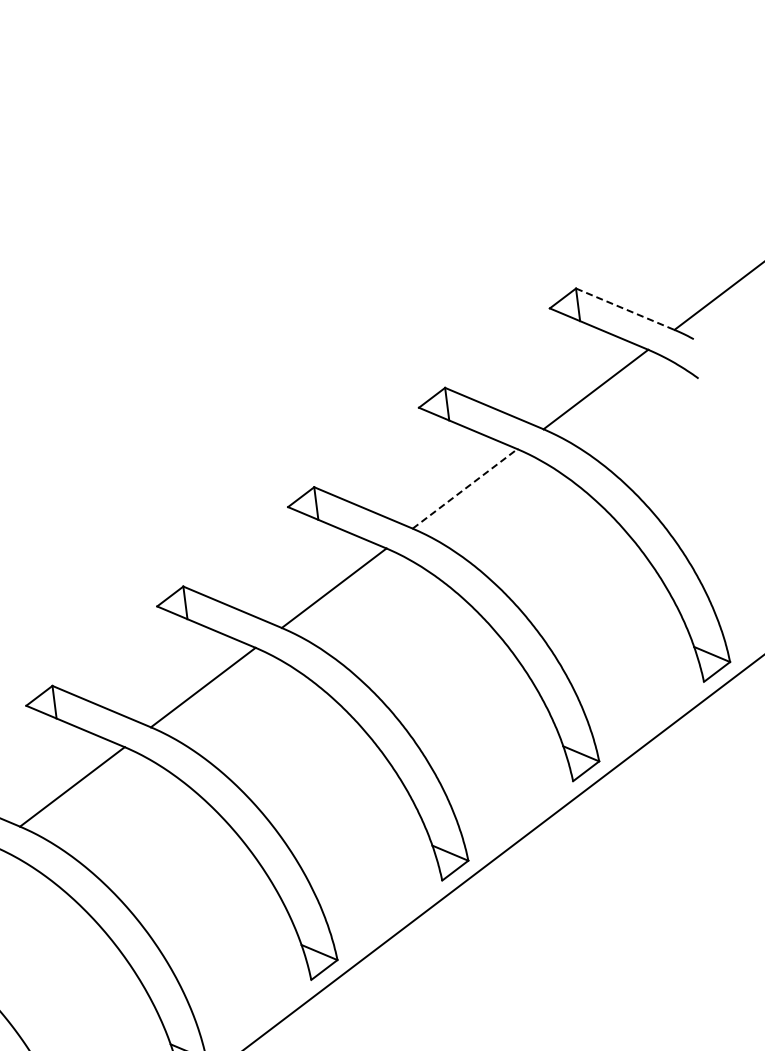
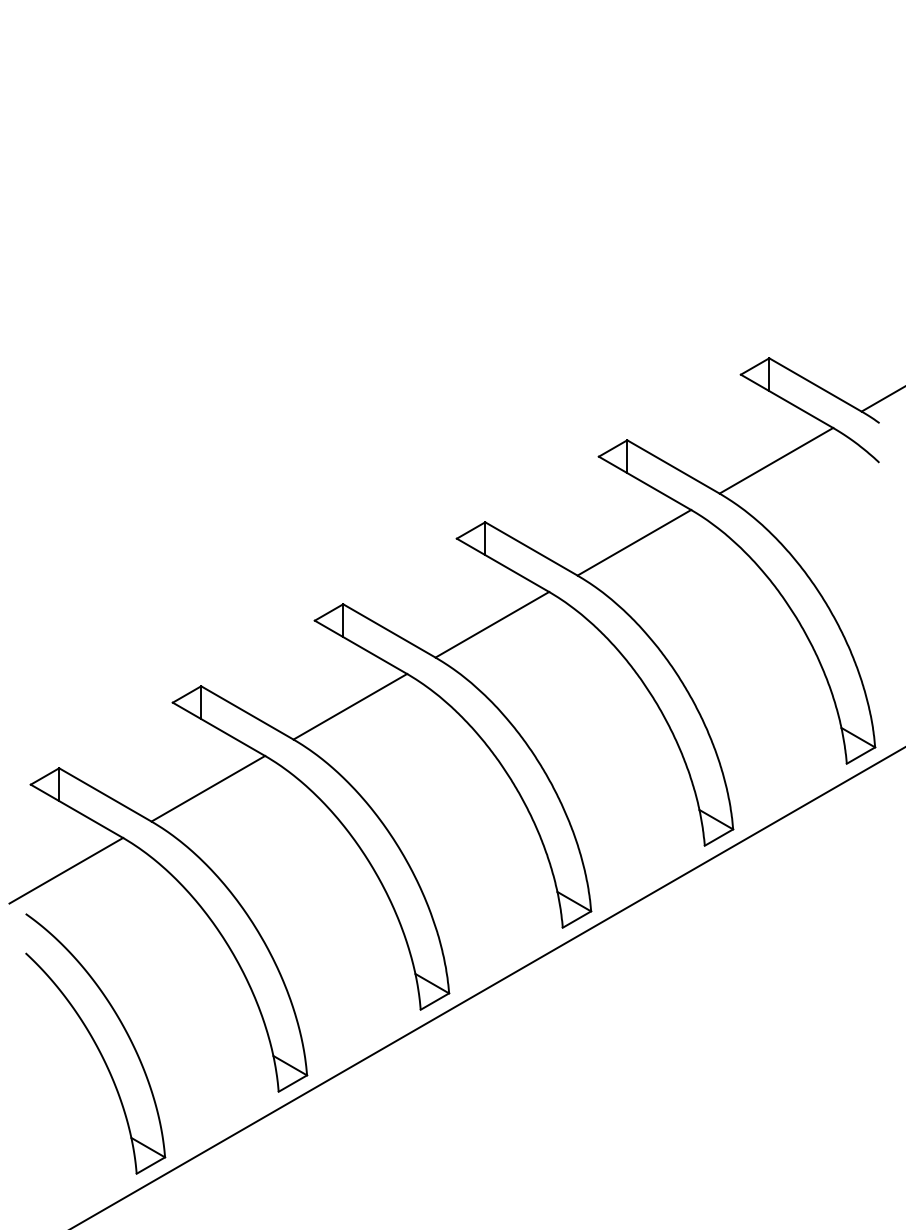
line: (625, 309) -> (815, 385), dashed -> solid
line: (465, 488) -> (634, 542), dashed -> solid

